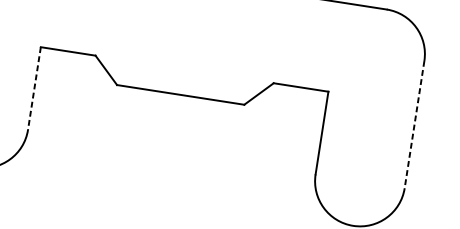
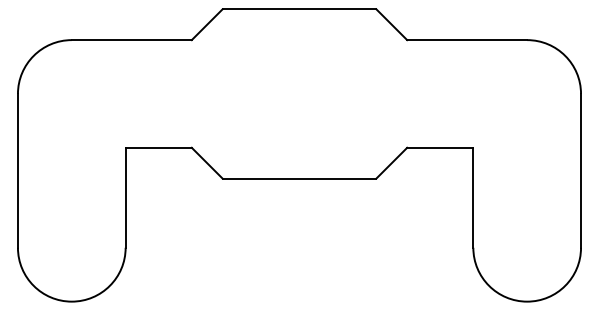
line: (34, 88) -> (125, 197), dashed -> solid
line: (414, 124) -> (581, 170), dashed -> solid

